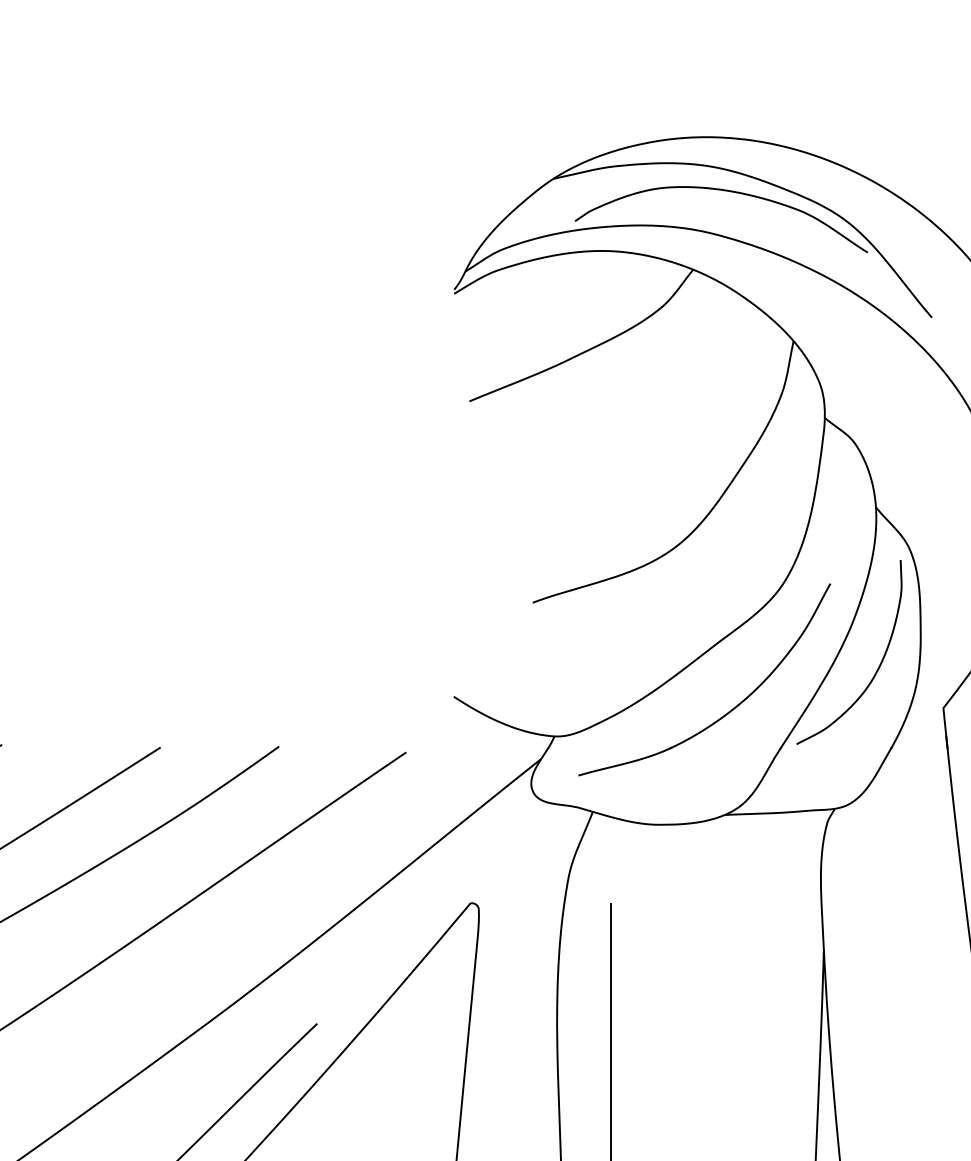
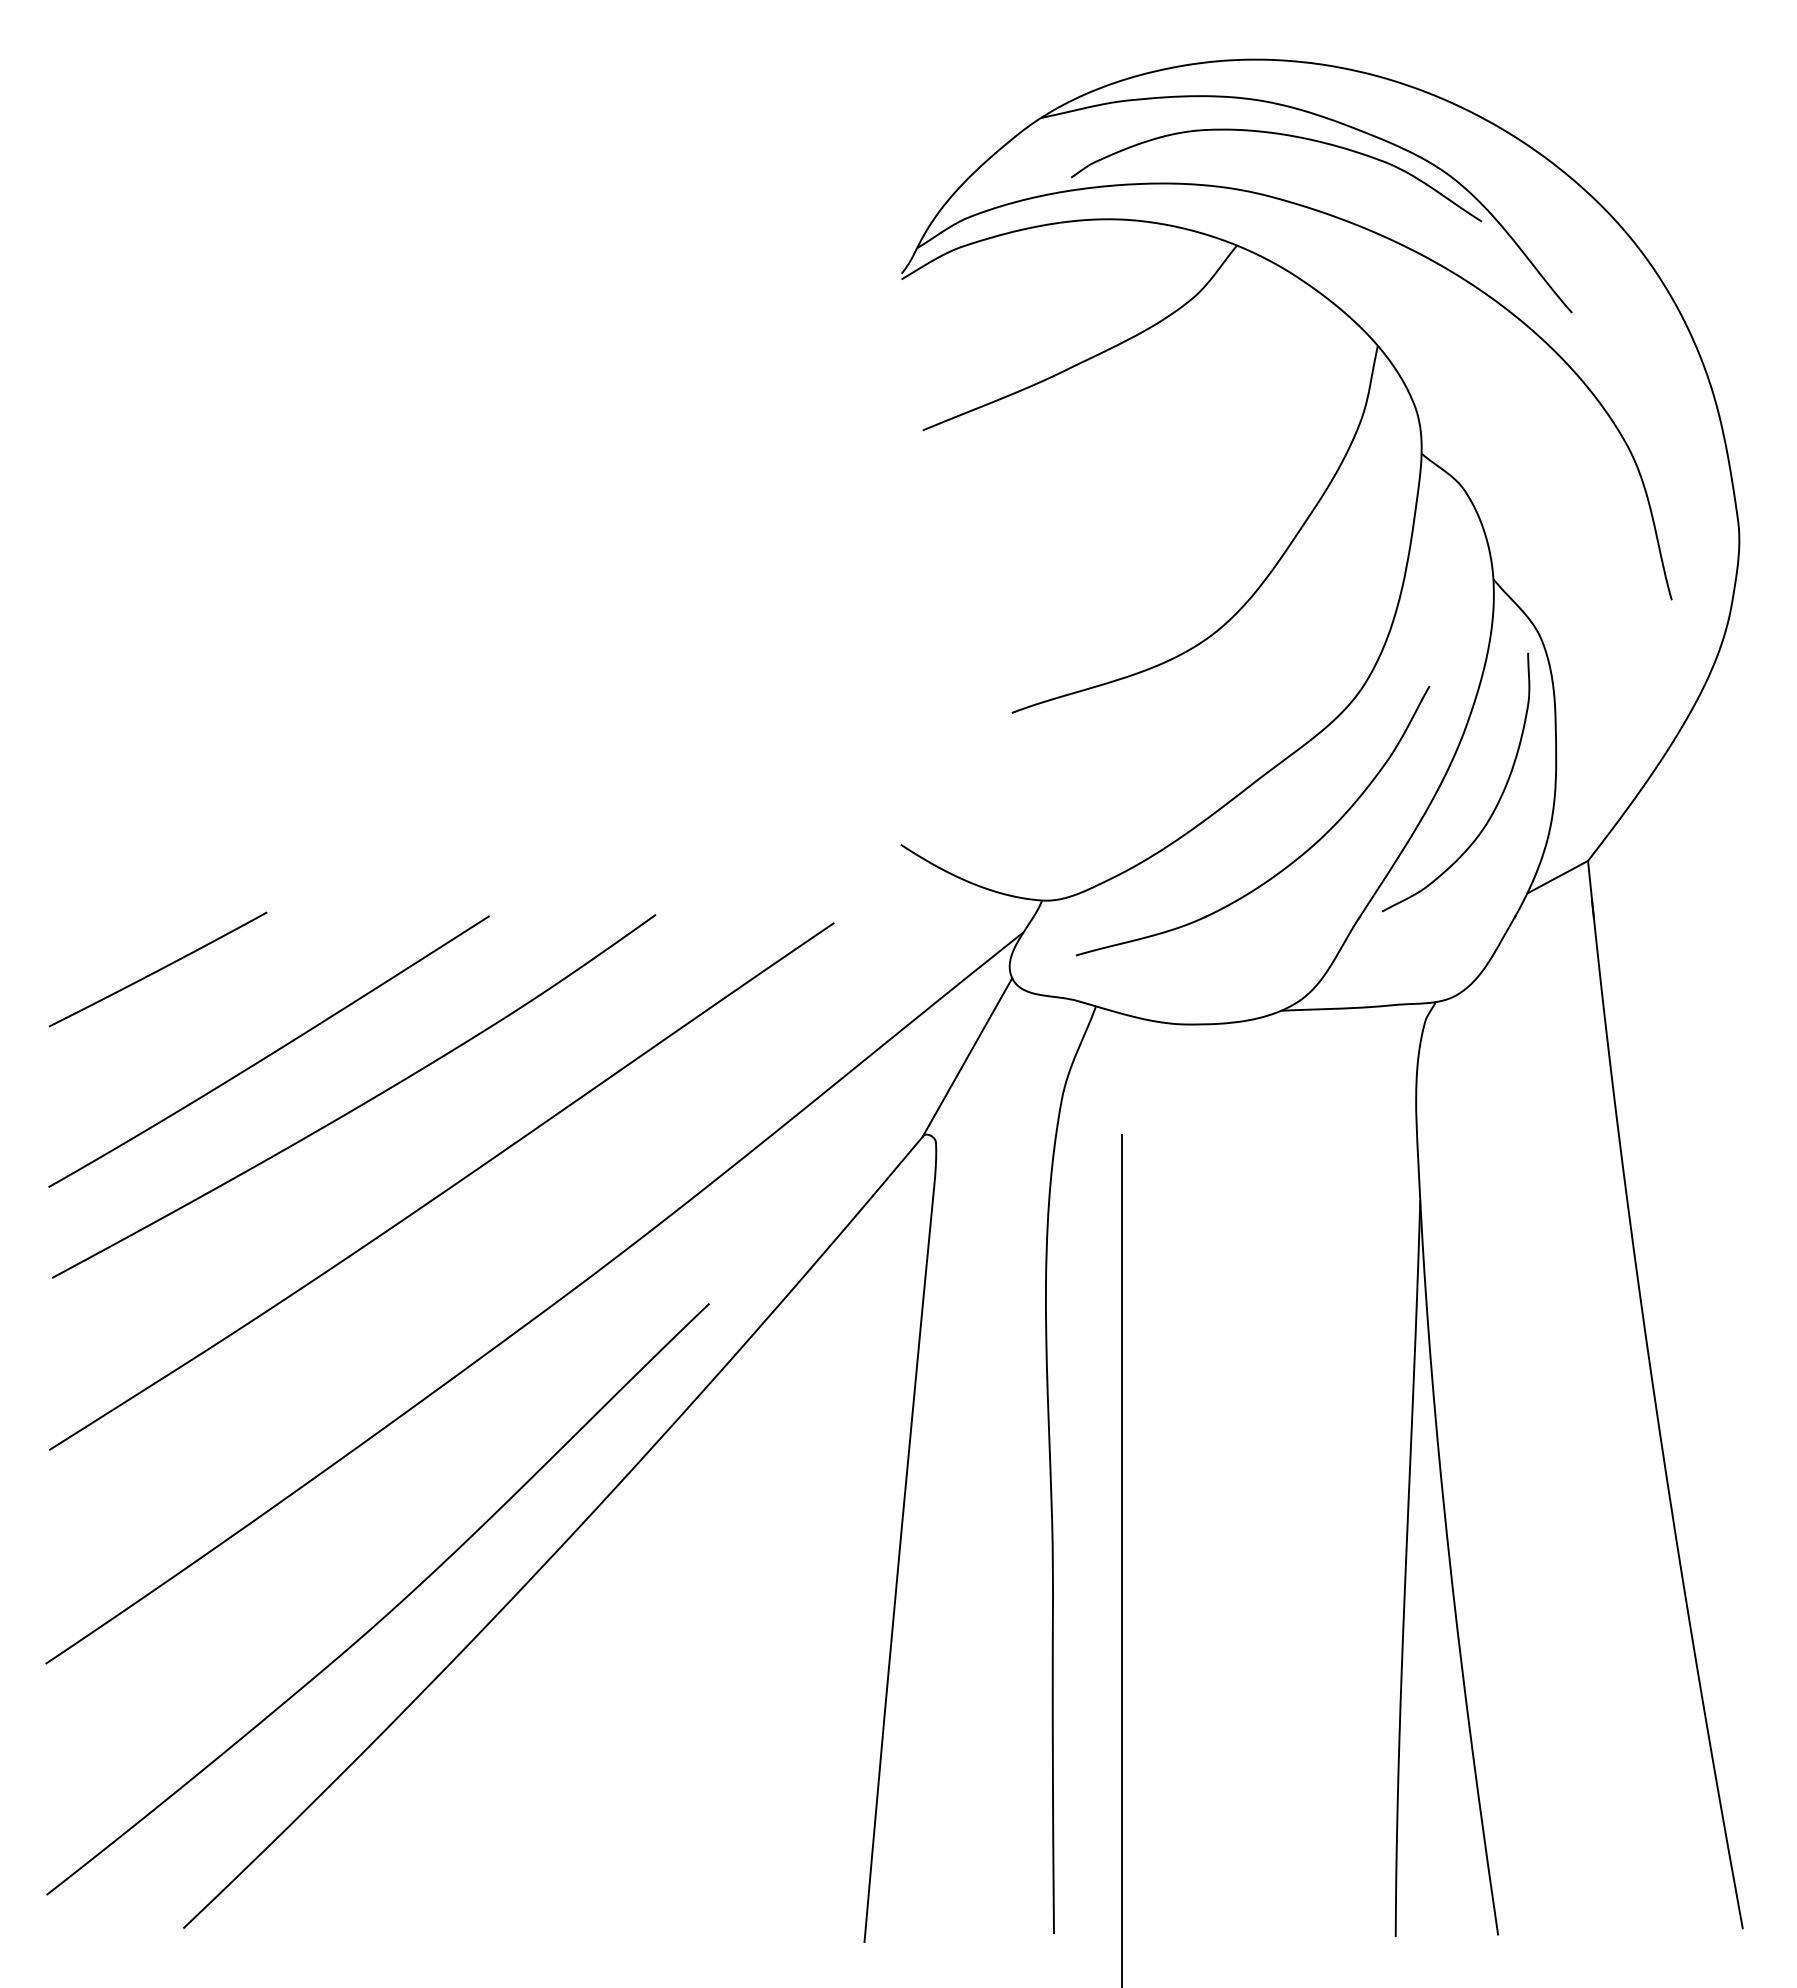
line: (921, 719) -> (1557, 876), added
line: (501, 848) -> (967, 1057), added

